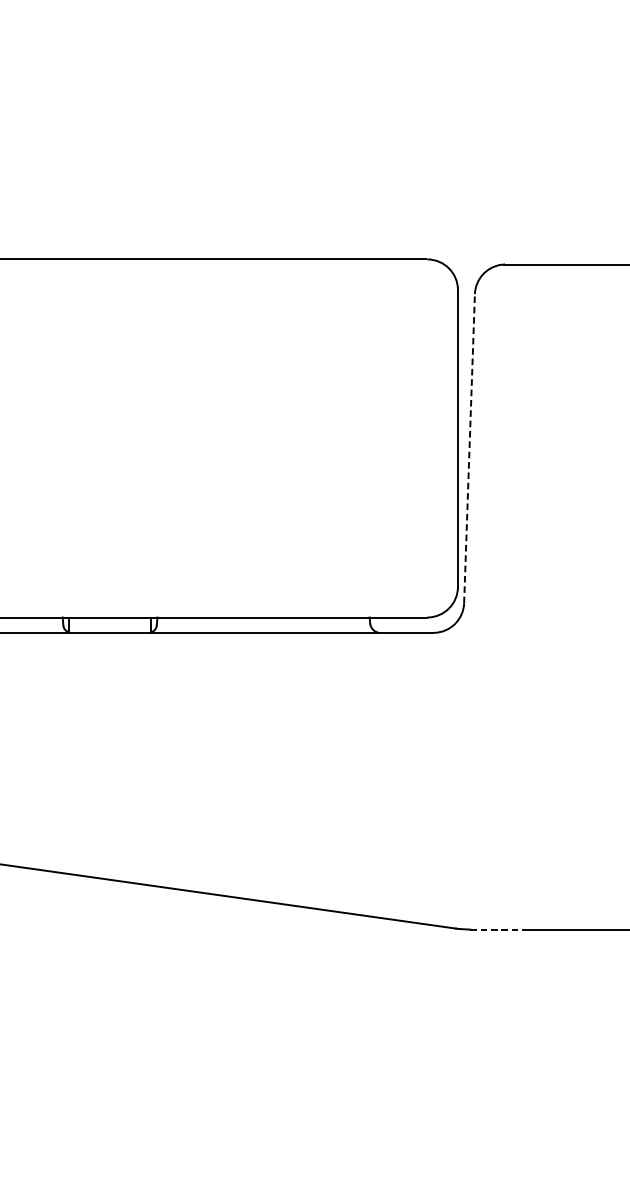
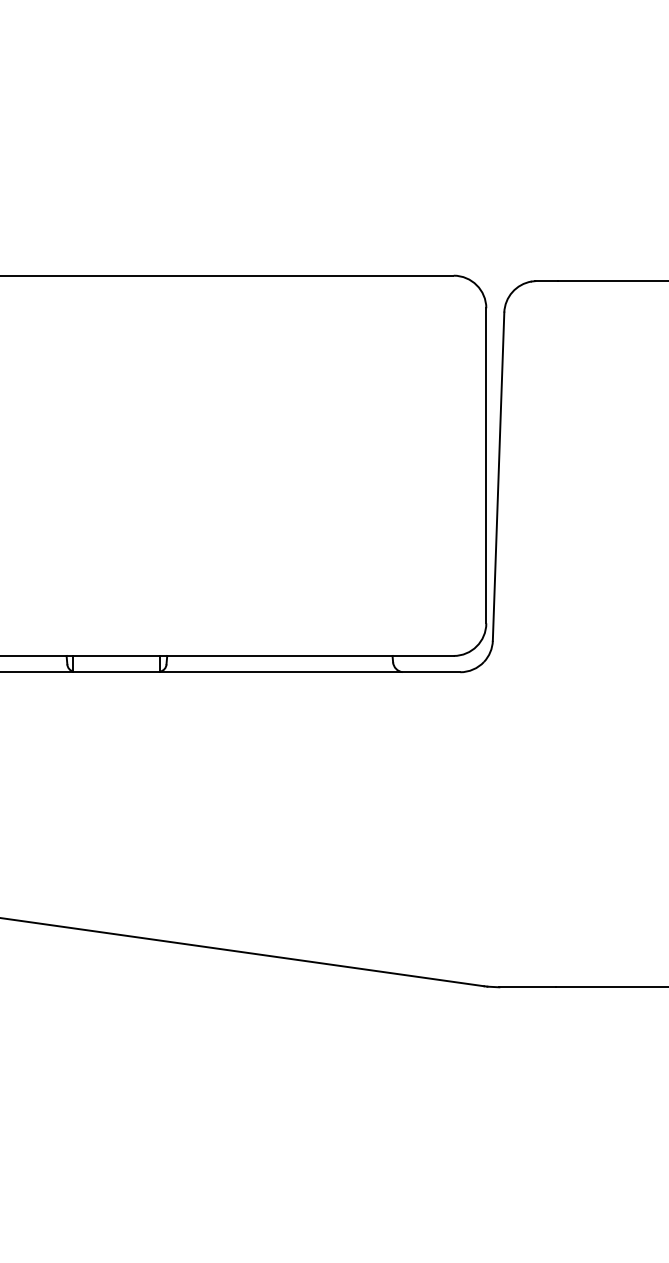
line: (469, 448) -> (498, 476), dashed -> solid
line: (497, 929) -> (528, 987), dashed -> solid

